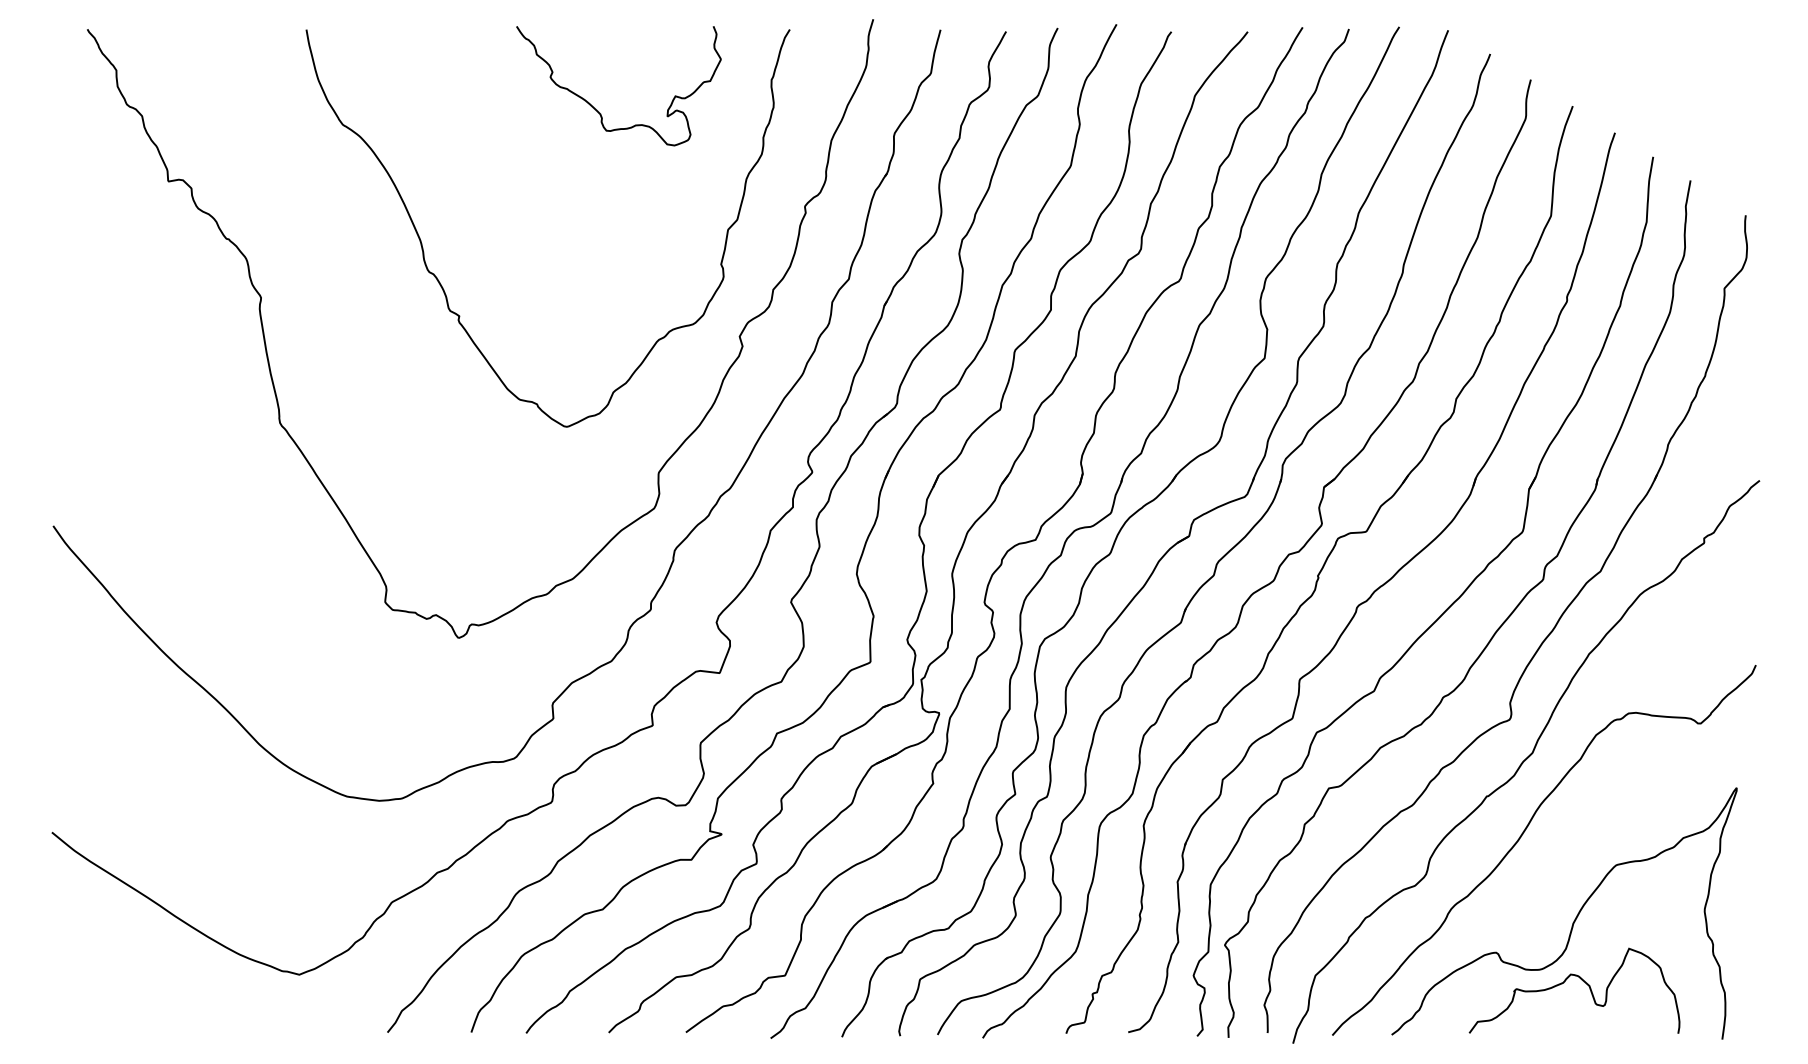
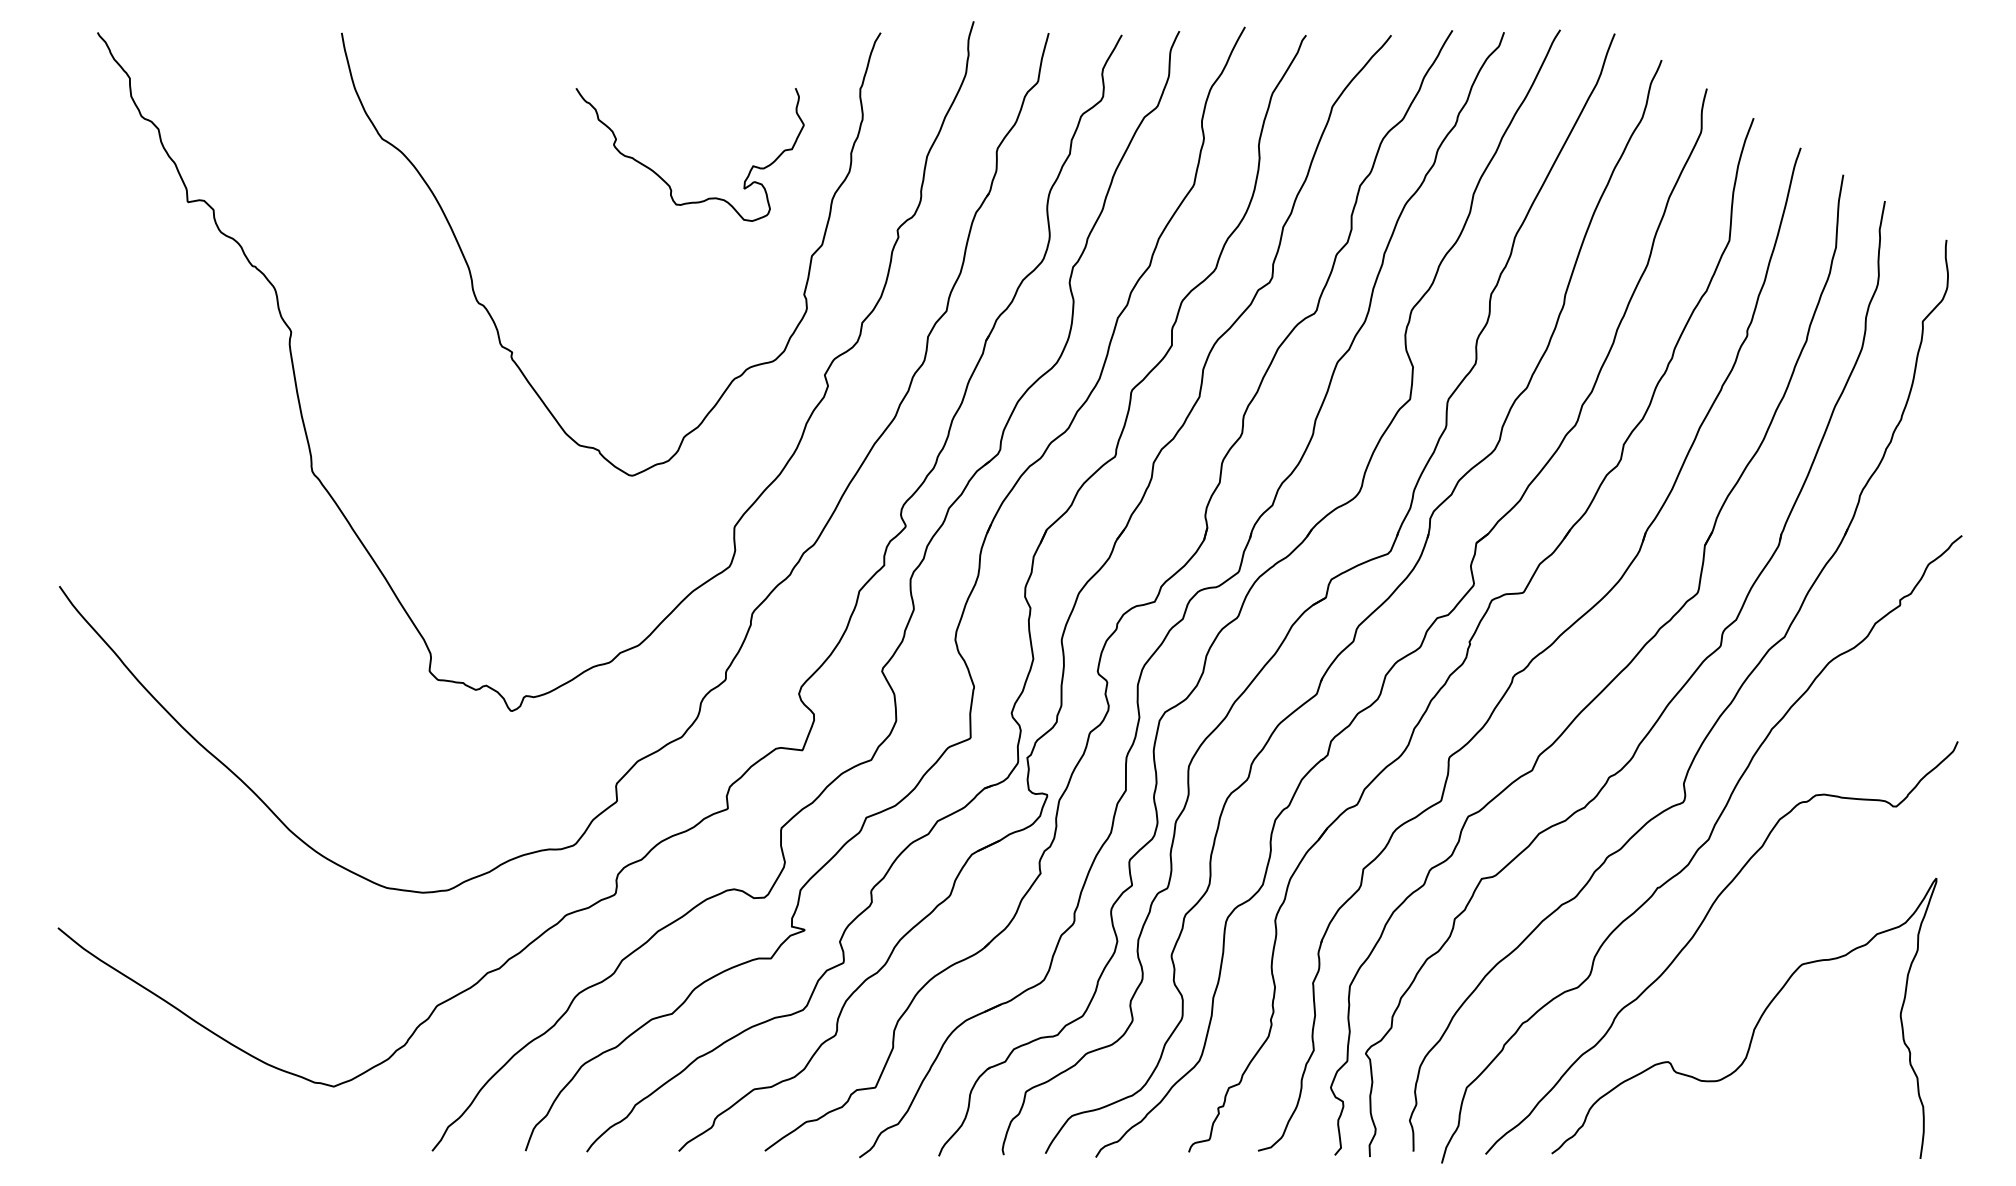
curve: (596, 109) -> (665, 180), moved
curve: (1565, 981) -> (1745, 1094), removed

